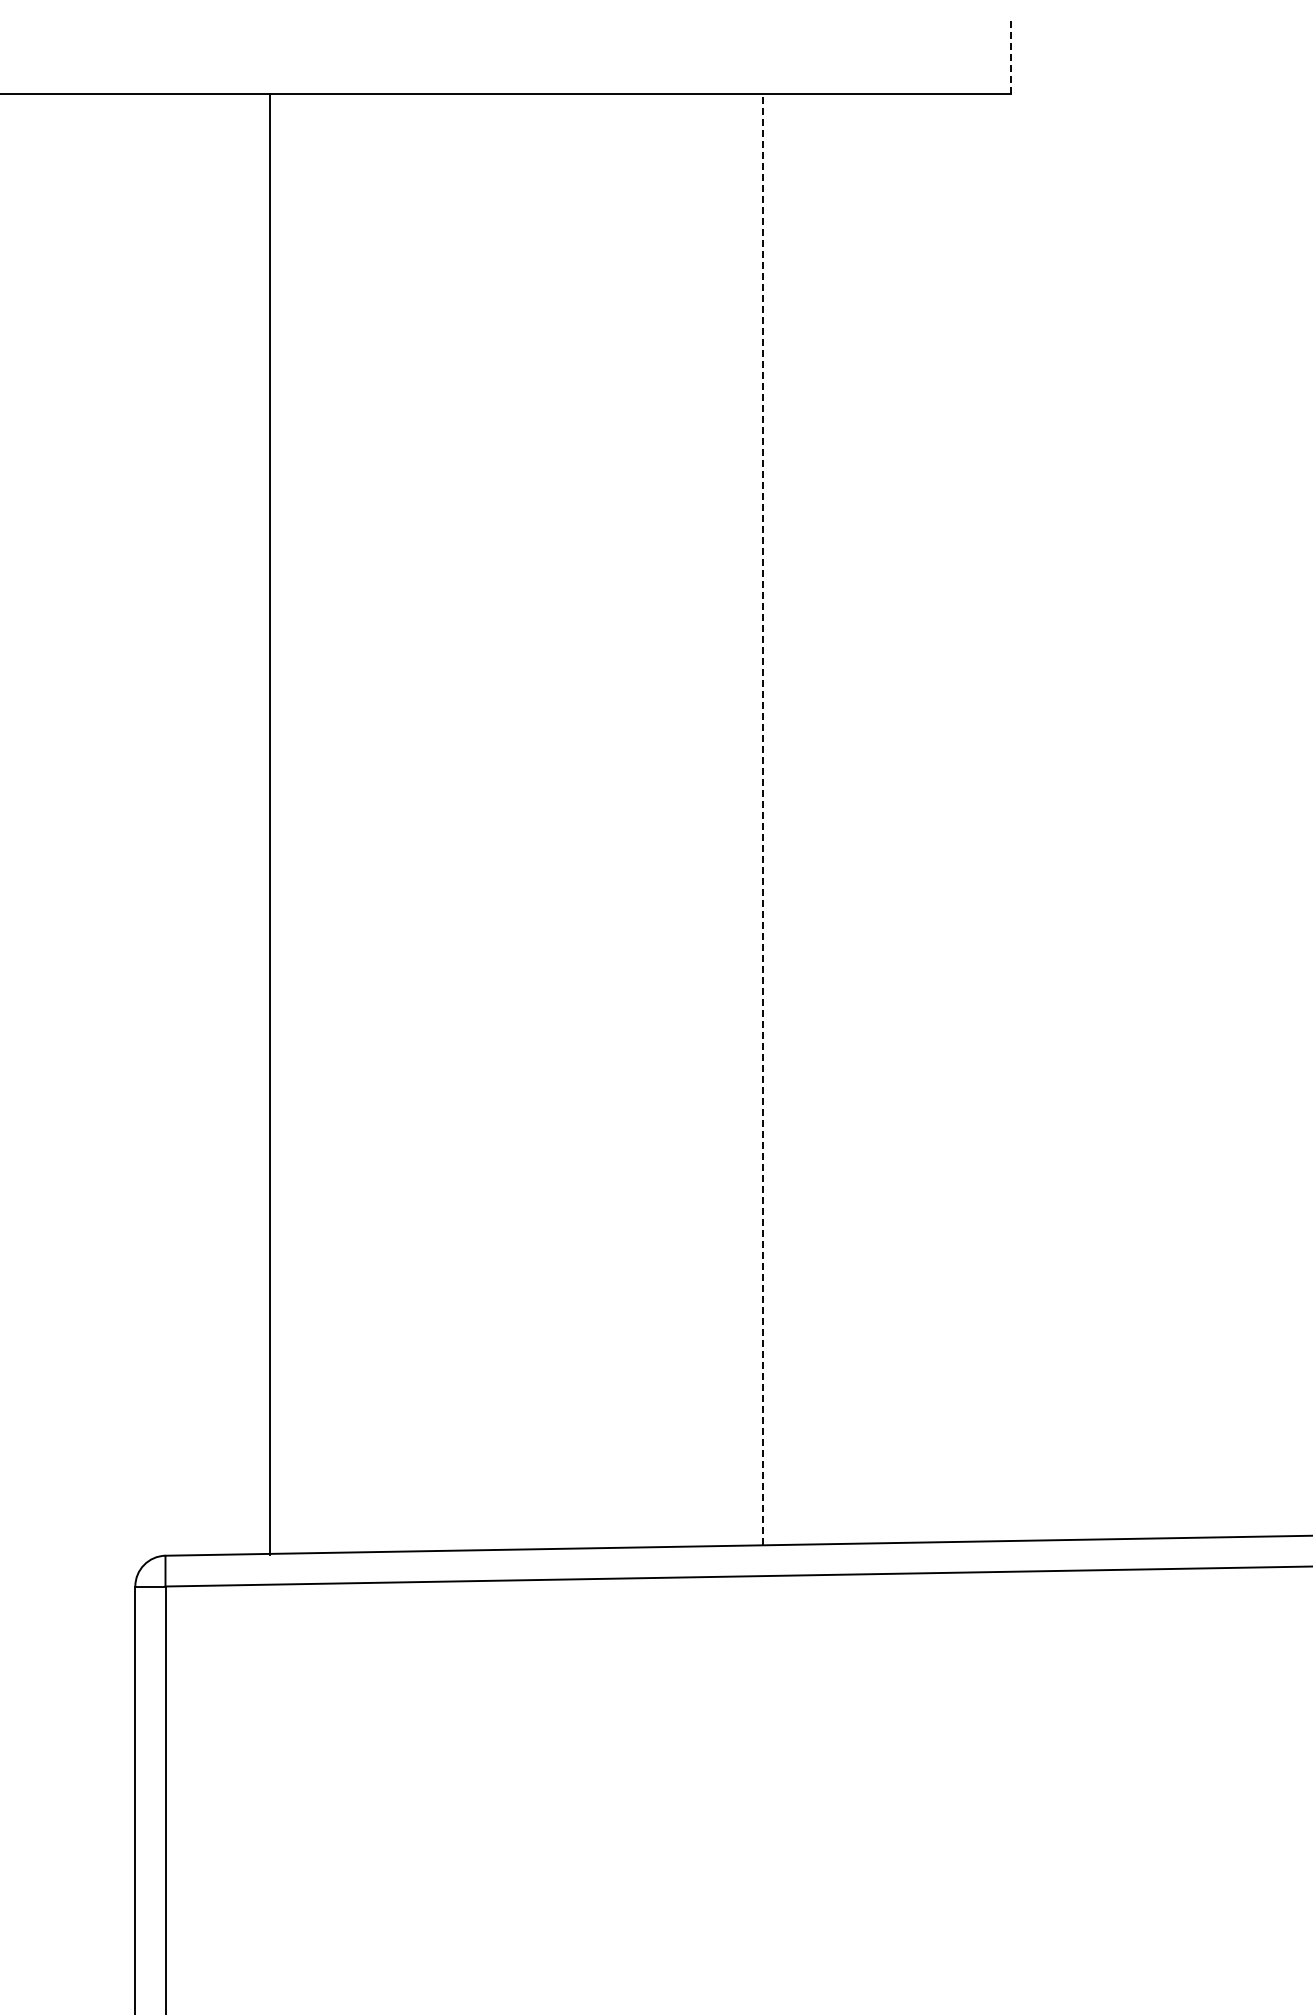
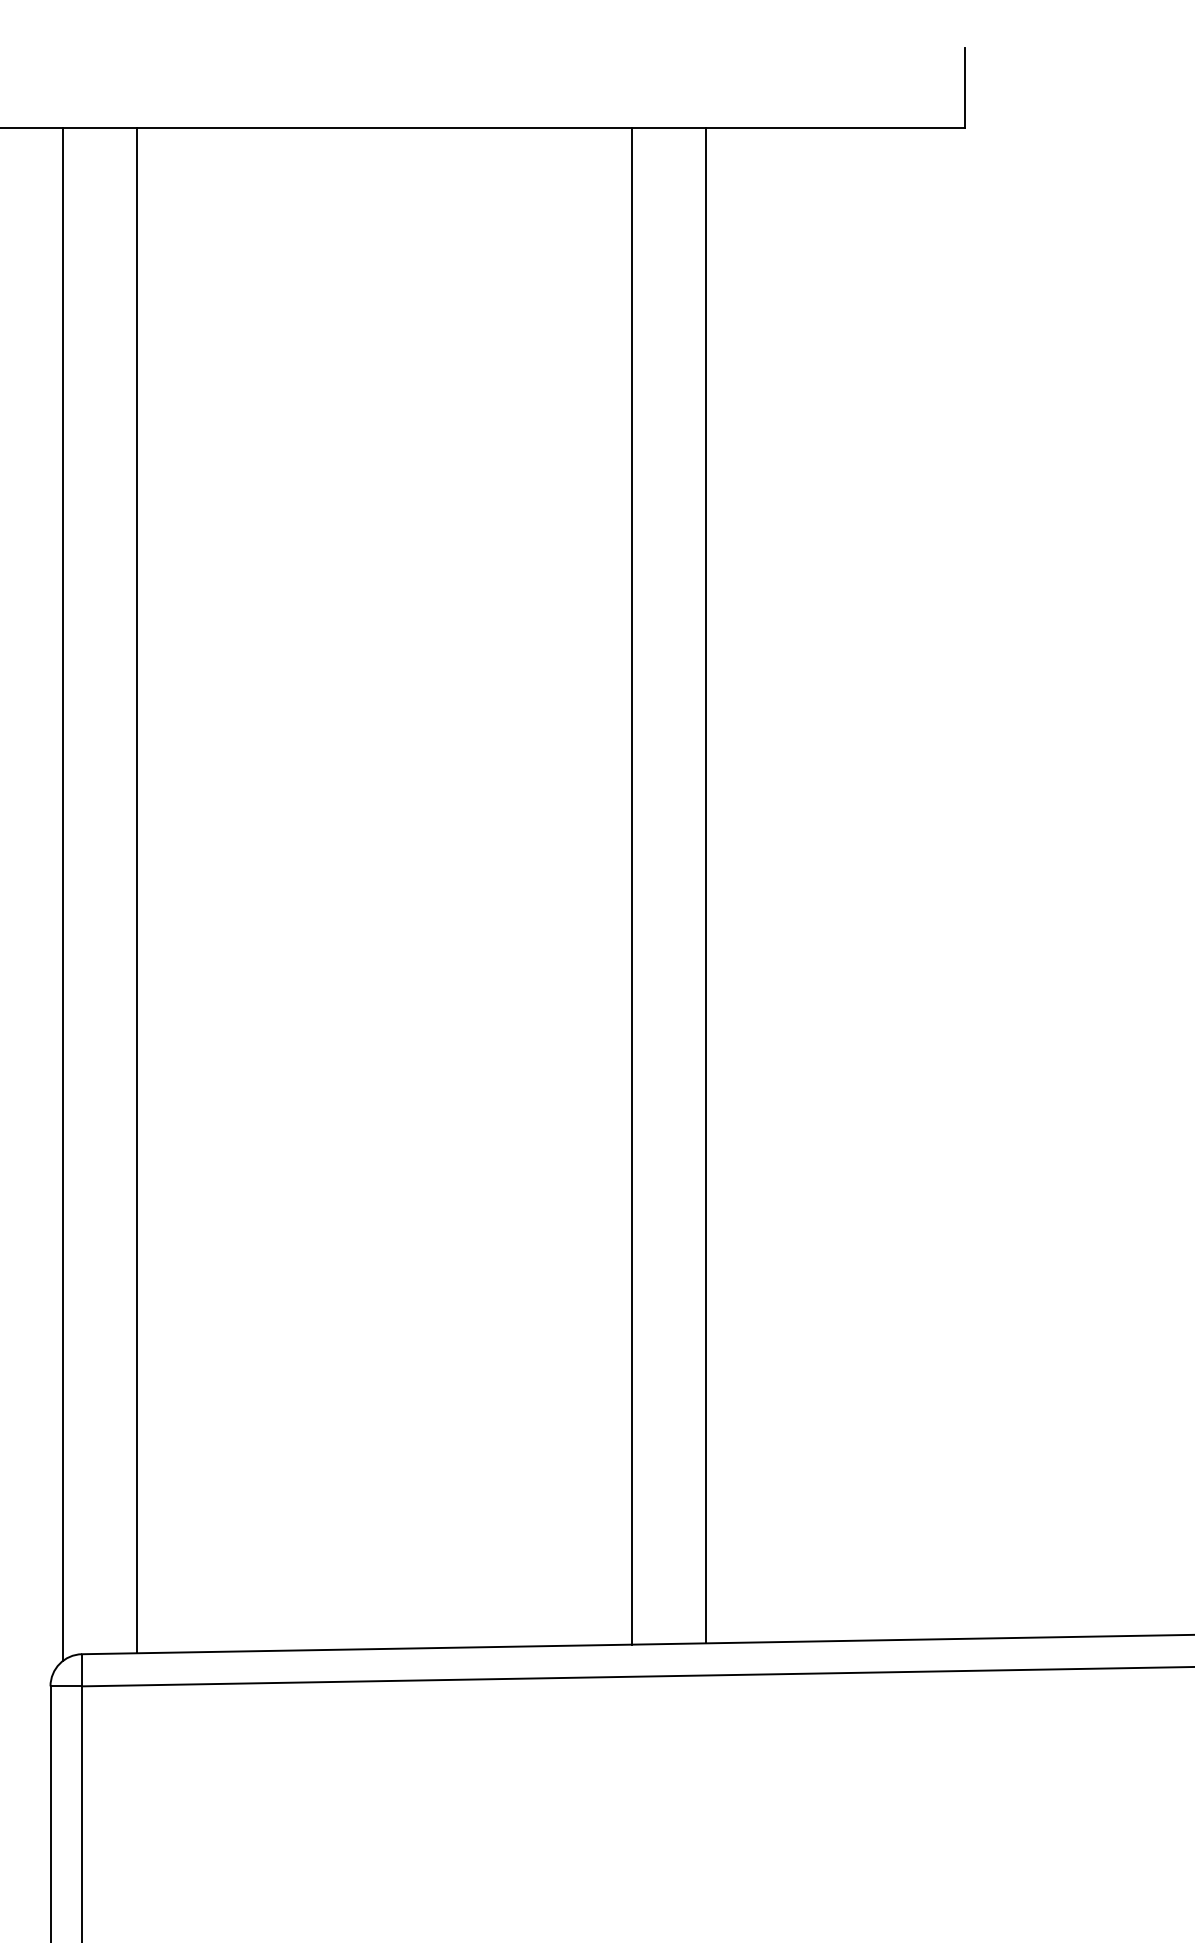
line: (1010, 55) -> (964, 87), dashed -> solid
line: (763, 819) -> (706, 885), dashed -> solid
line: (692, 820) -> (632, 886), added
line: (270, 824) -> (137, 890), moved
line: (147, 827) -> (63, 893), added

